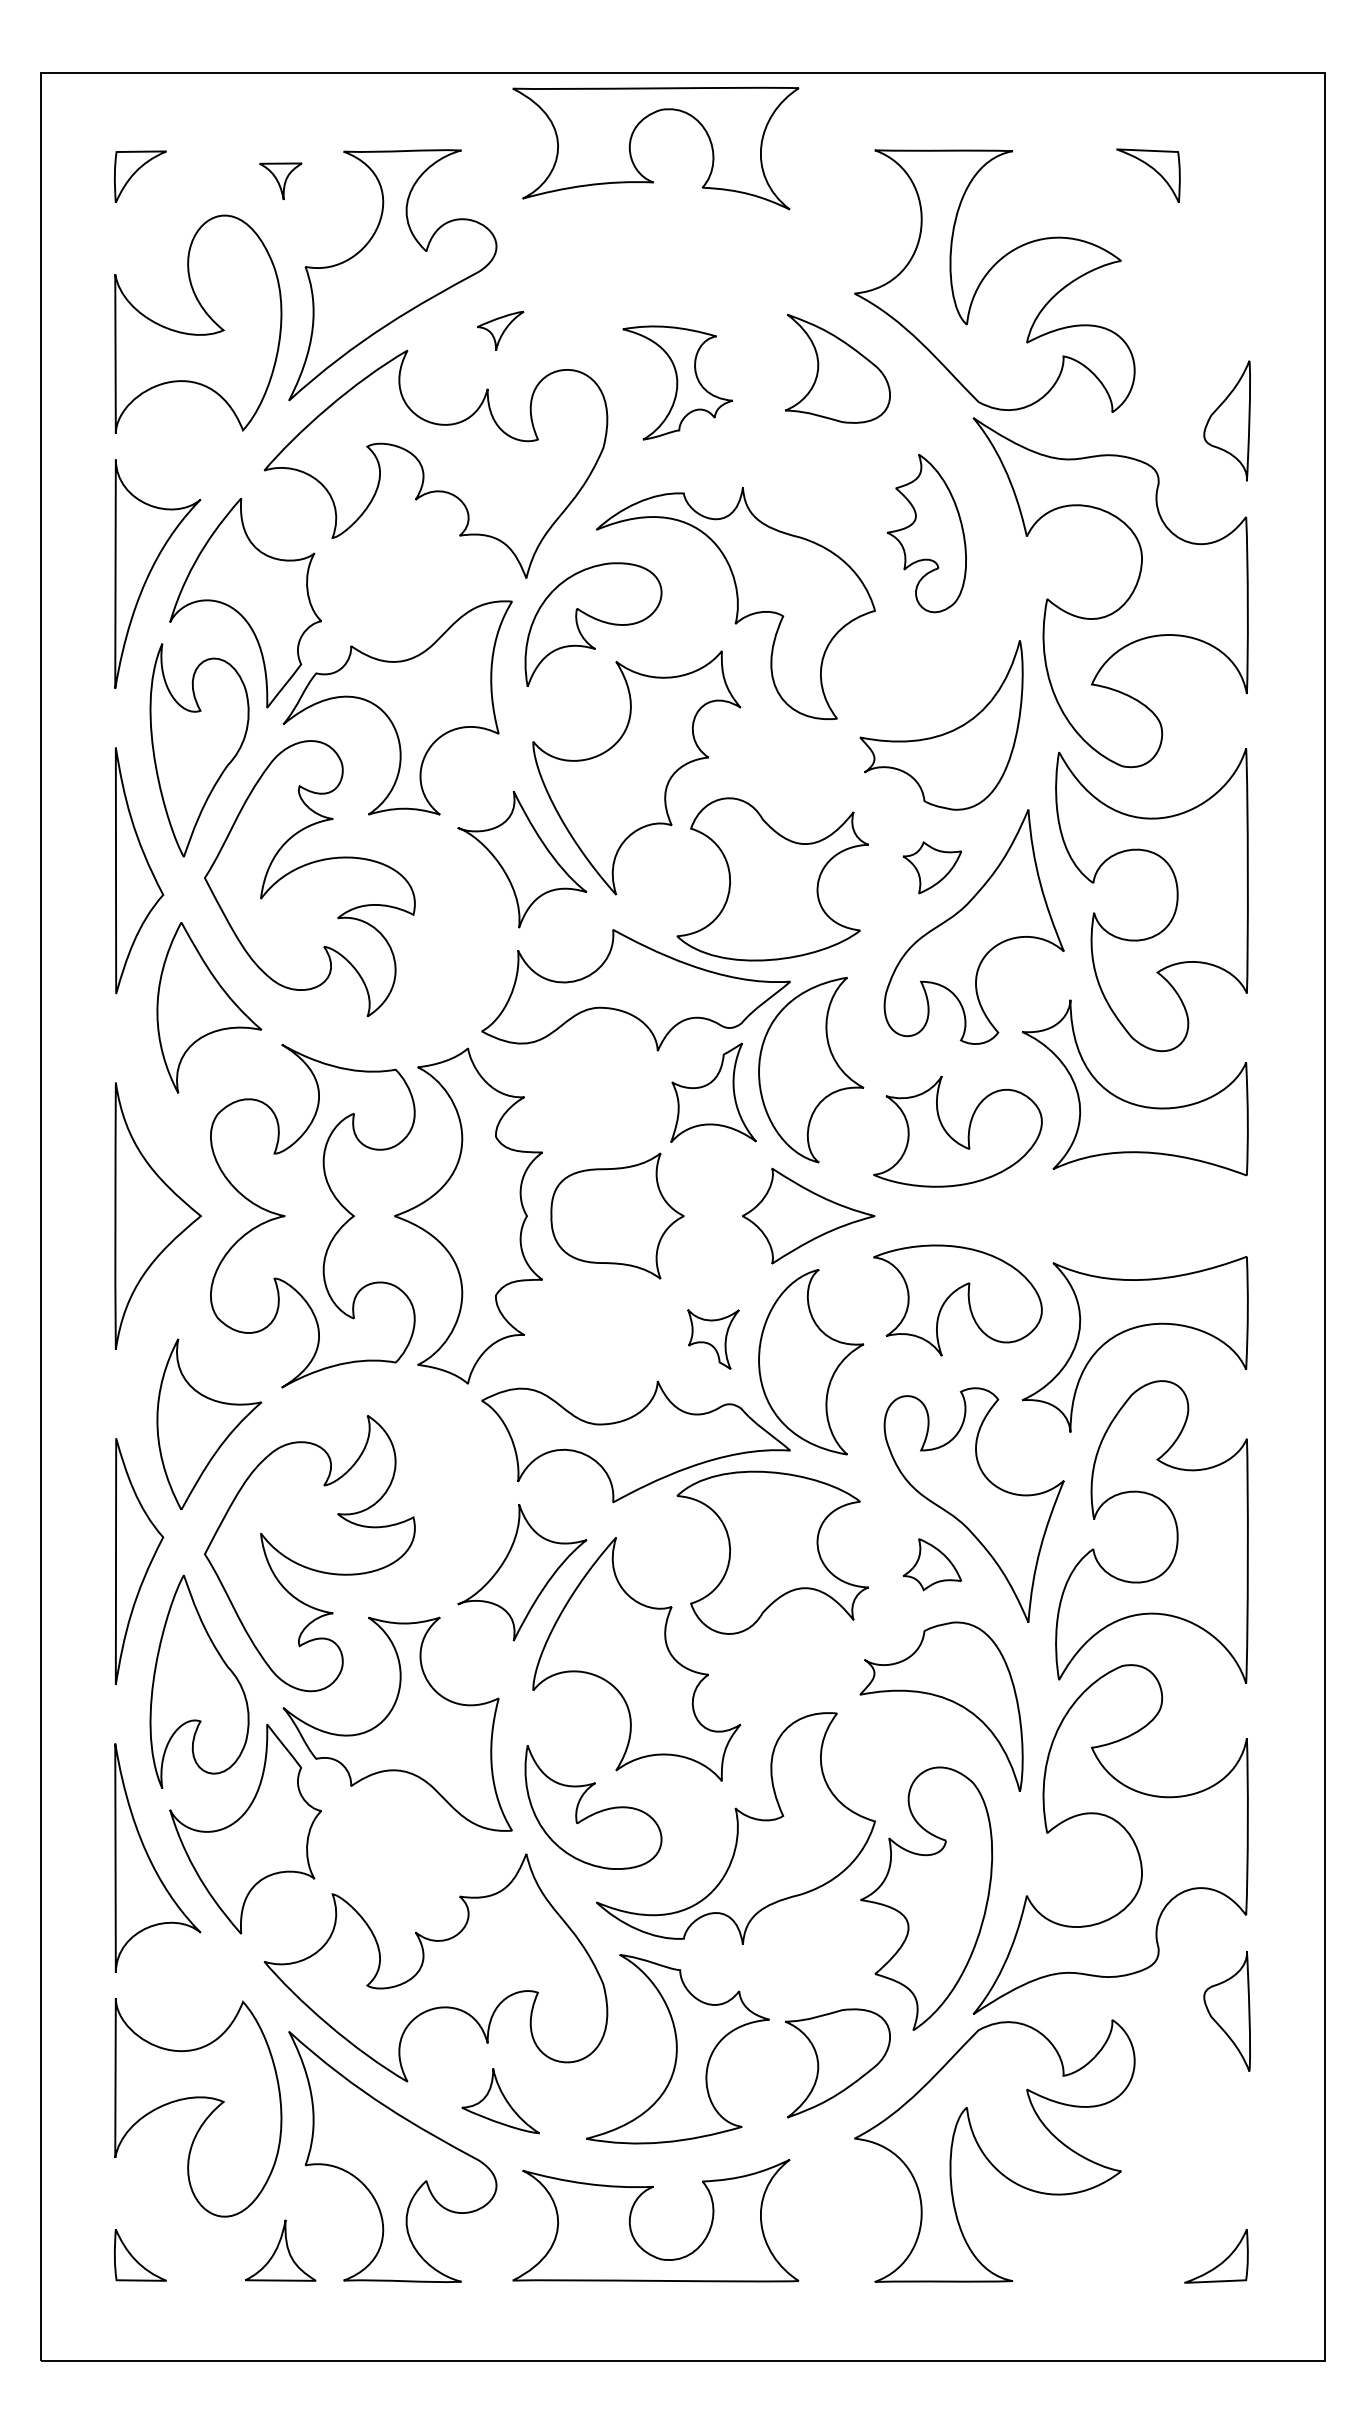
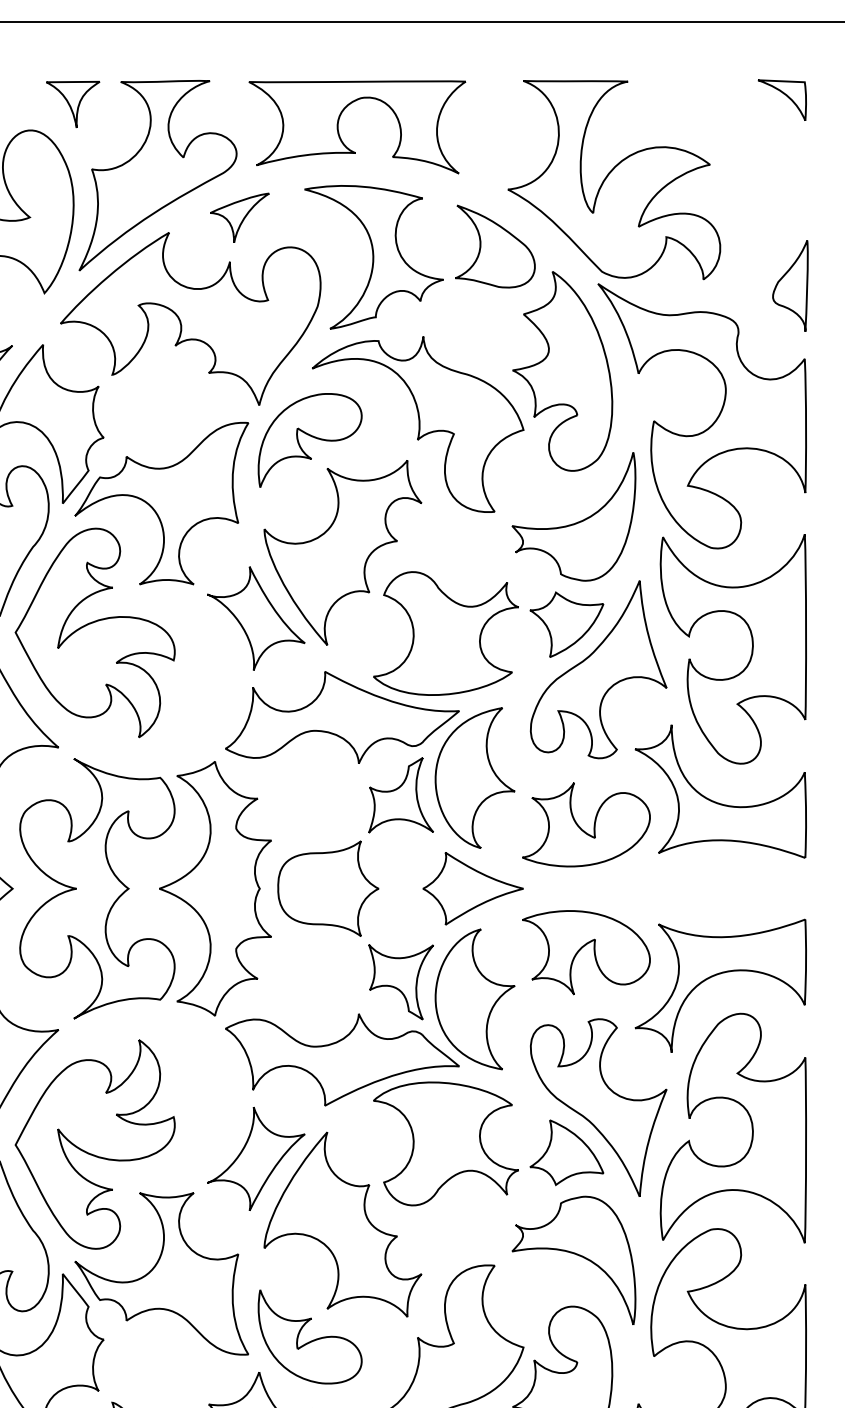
part: (631, 152) -> (338, 130), moved
part: (1152, 169) -> (785, 95), moved
part: (280, 181) -> (72, 104), size x1.67
part: (500, 330) -> (239, 217), size x1.67
part: (677, 382) -> (373, 256), size x1.67
part: (926, 533) -> (562, 371), size x1.67
part: (932, 867) -> (567, 624), size x1.67
part: (713, 1339) -> (401, 982), size x1.67
part: (932, 1564) -> (567, 1152), size x1.67

